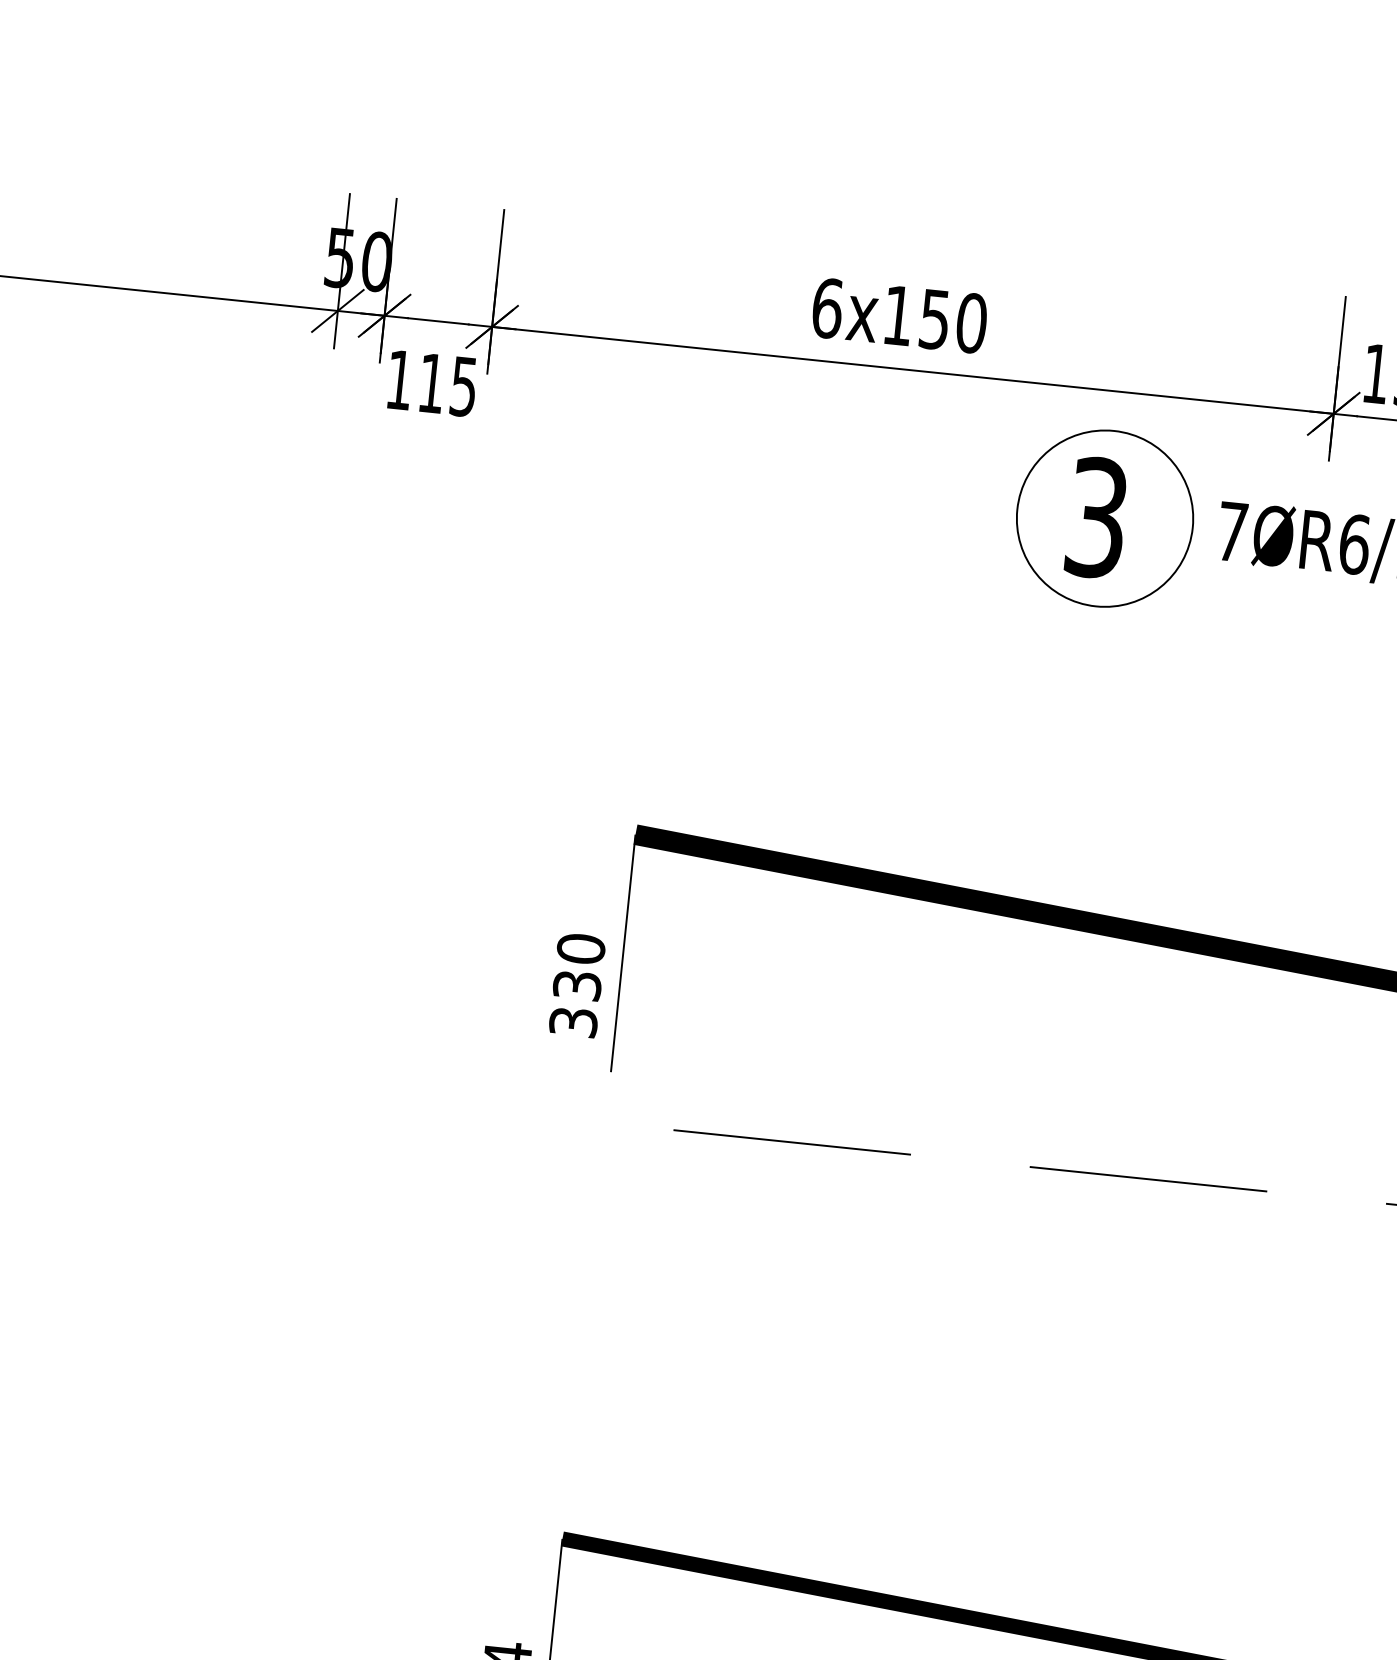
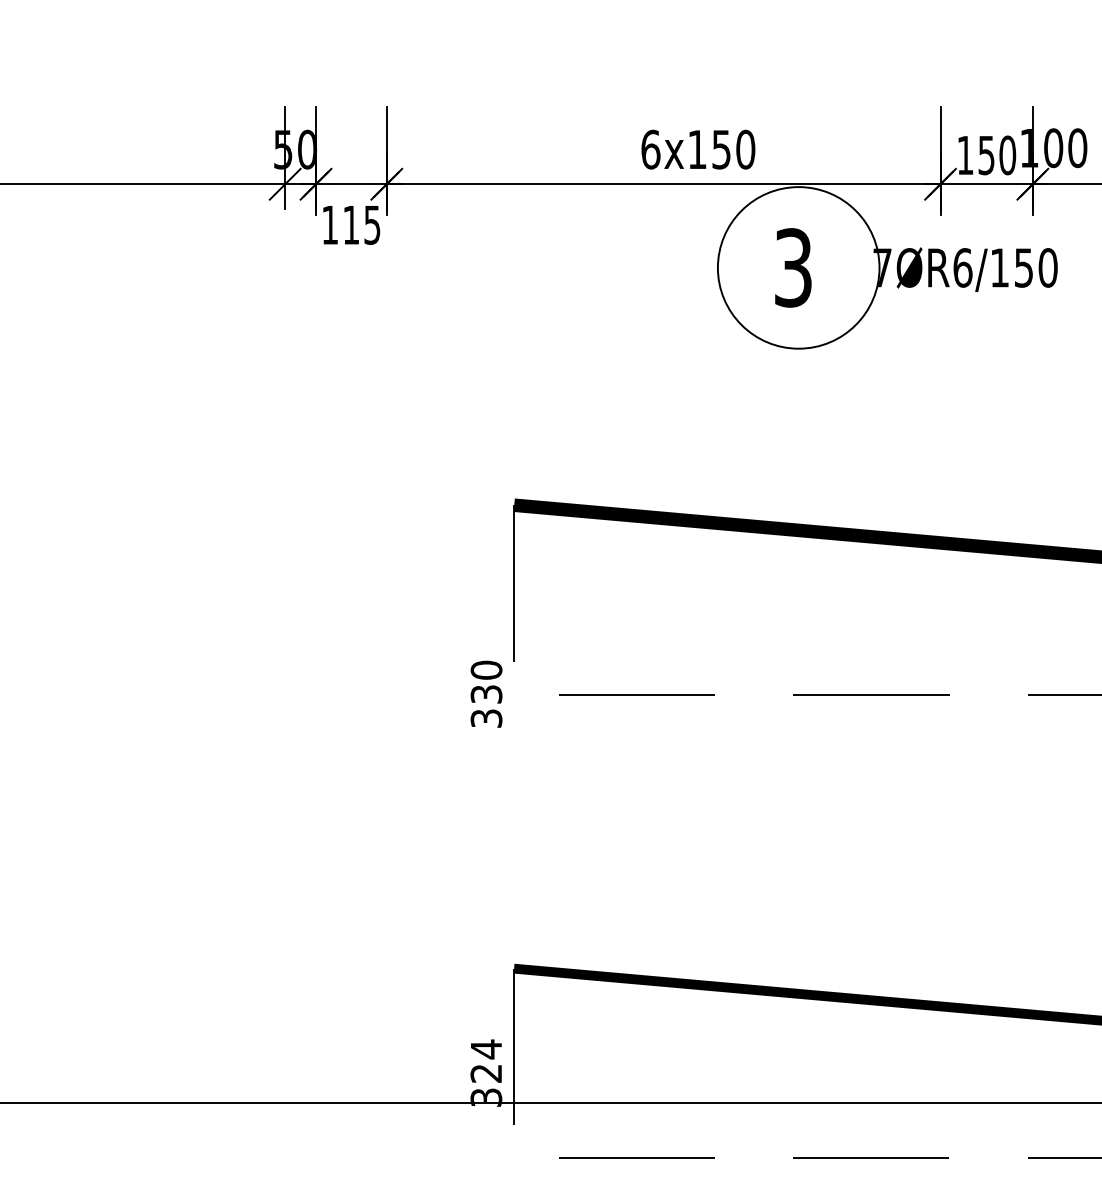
text: (899, 315) -> (698, 149), moved
circle: (1104, 518) -> (798, 267), size x1.4
text: (577, 984) -> (486, 693), moved

